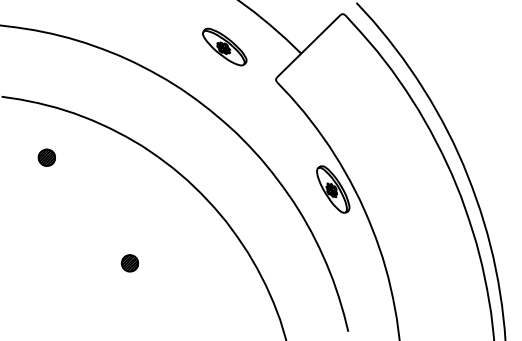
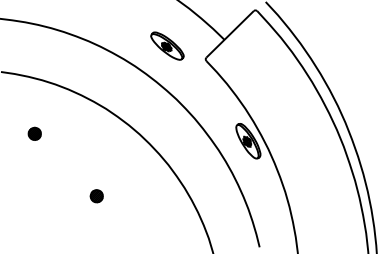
part: (224, 46) -> (167, 45), moved
part: (46, 157) -> (34, 133), moved

